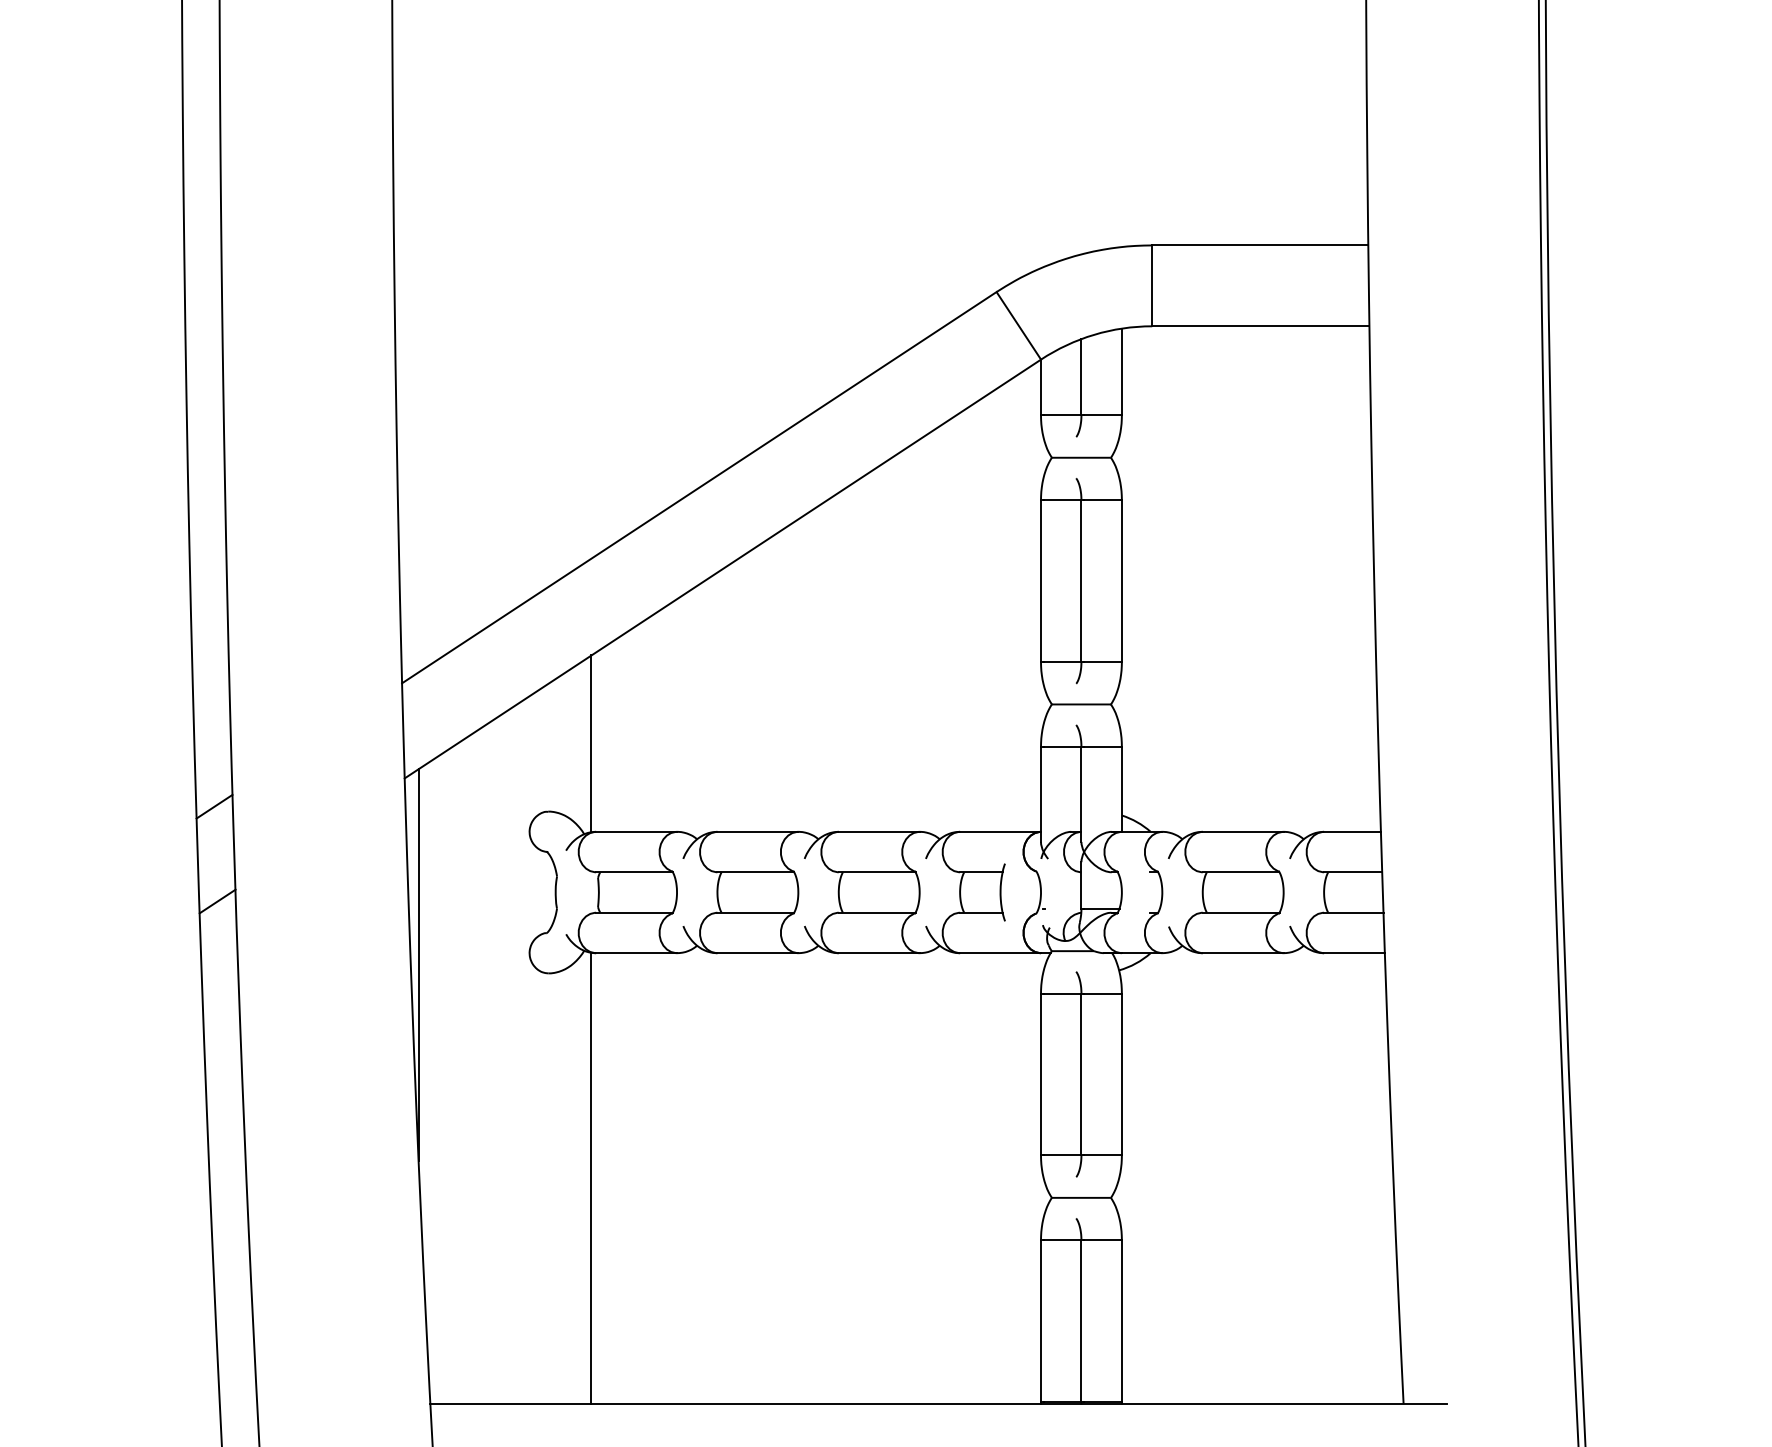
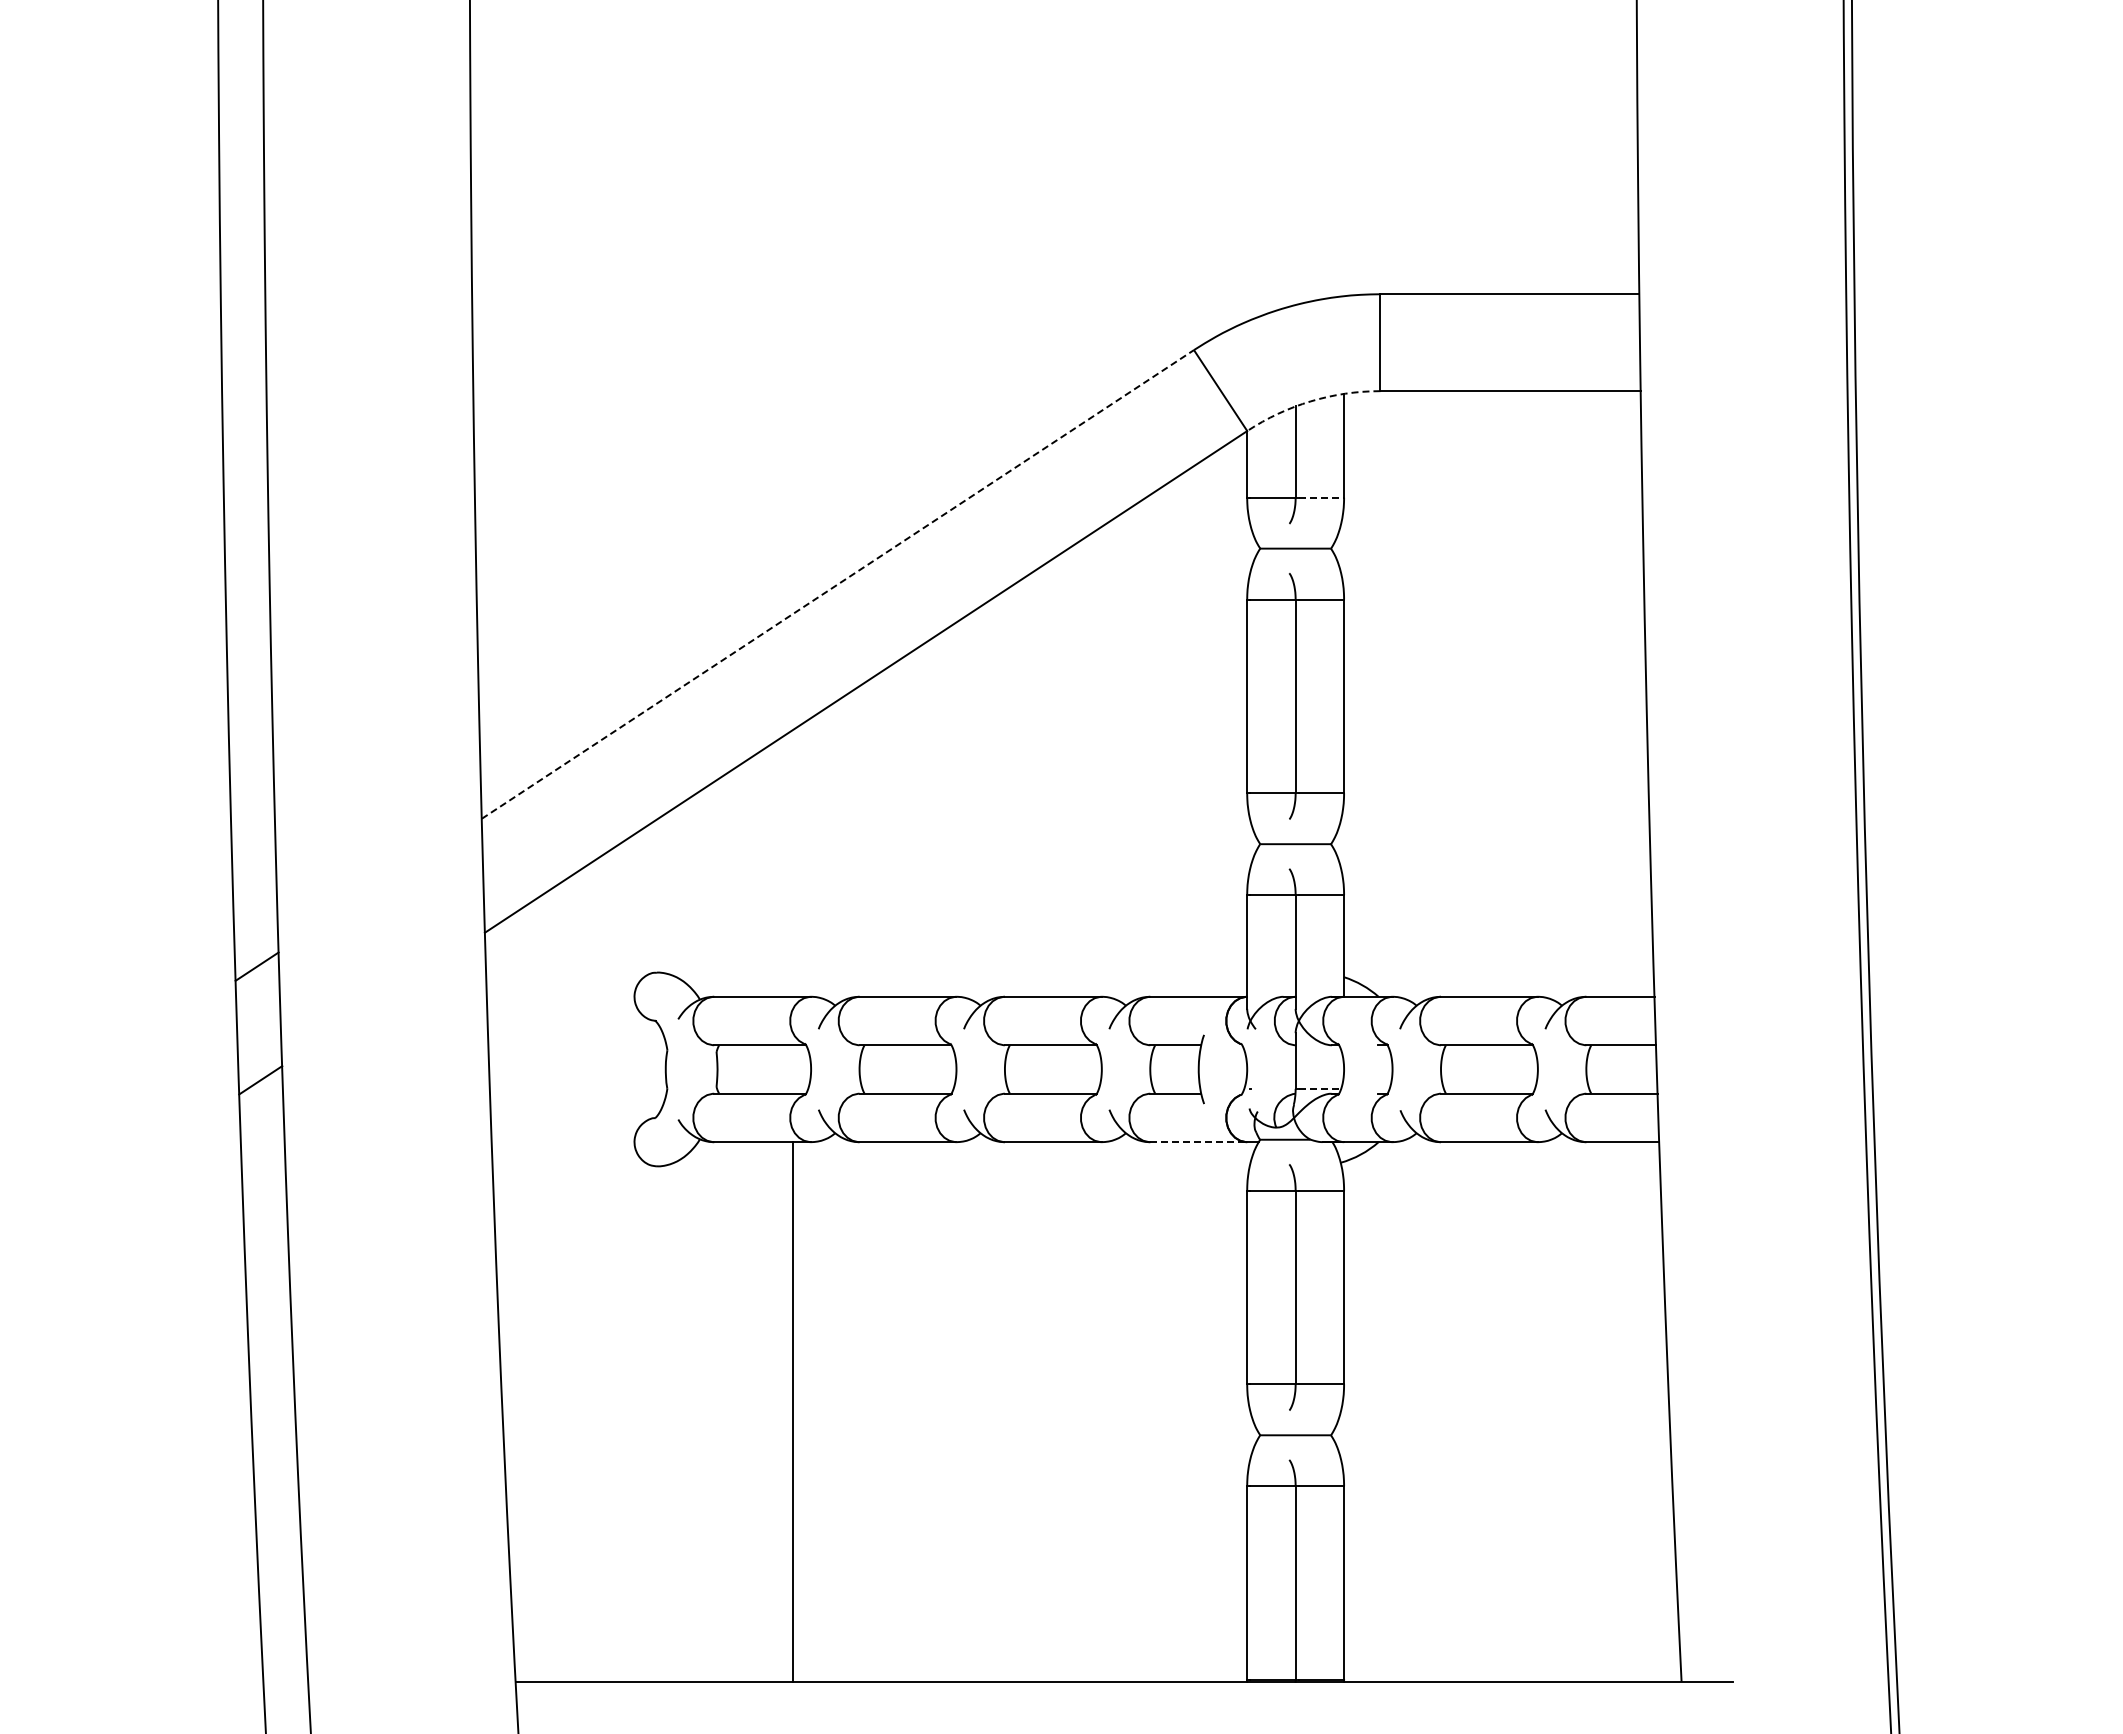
arc: (1093, 334) -> (1310, 401), solid -> dashed
line: (1103, 415) -> (1321, 497), solid -> dashed
line: (699, 487) -> (838, 584), solid -> dashed
line: (591, 743) -> (708, 891), removed
line: (1102, 908) -> (1320, 1088), solid -> dashed
line: (1001, 953) -> (1199, 1142), solid -> dashed
line: (418, 965) -> (501, 1156), removed
line: (591, 1177) -> (792, 1411), moved

